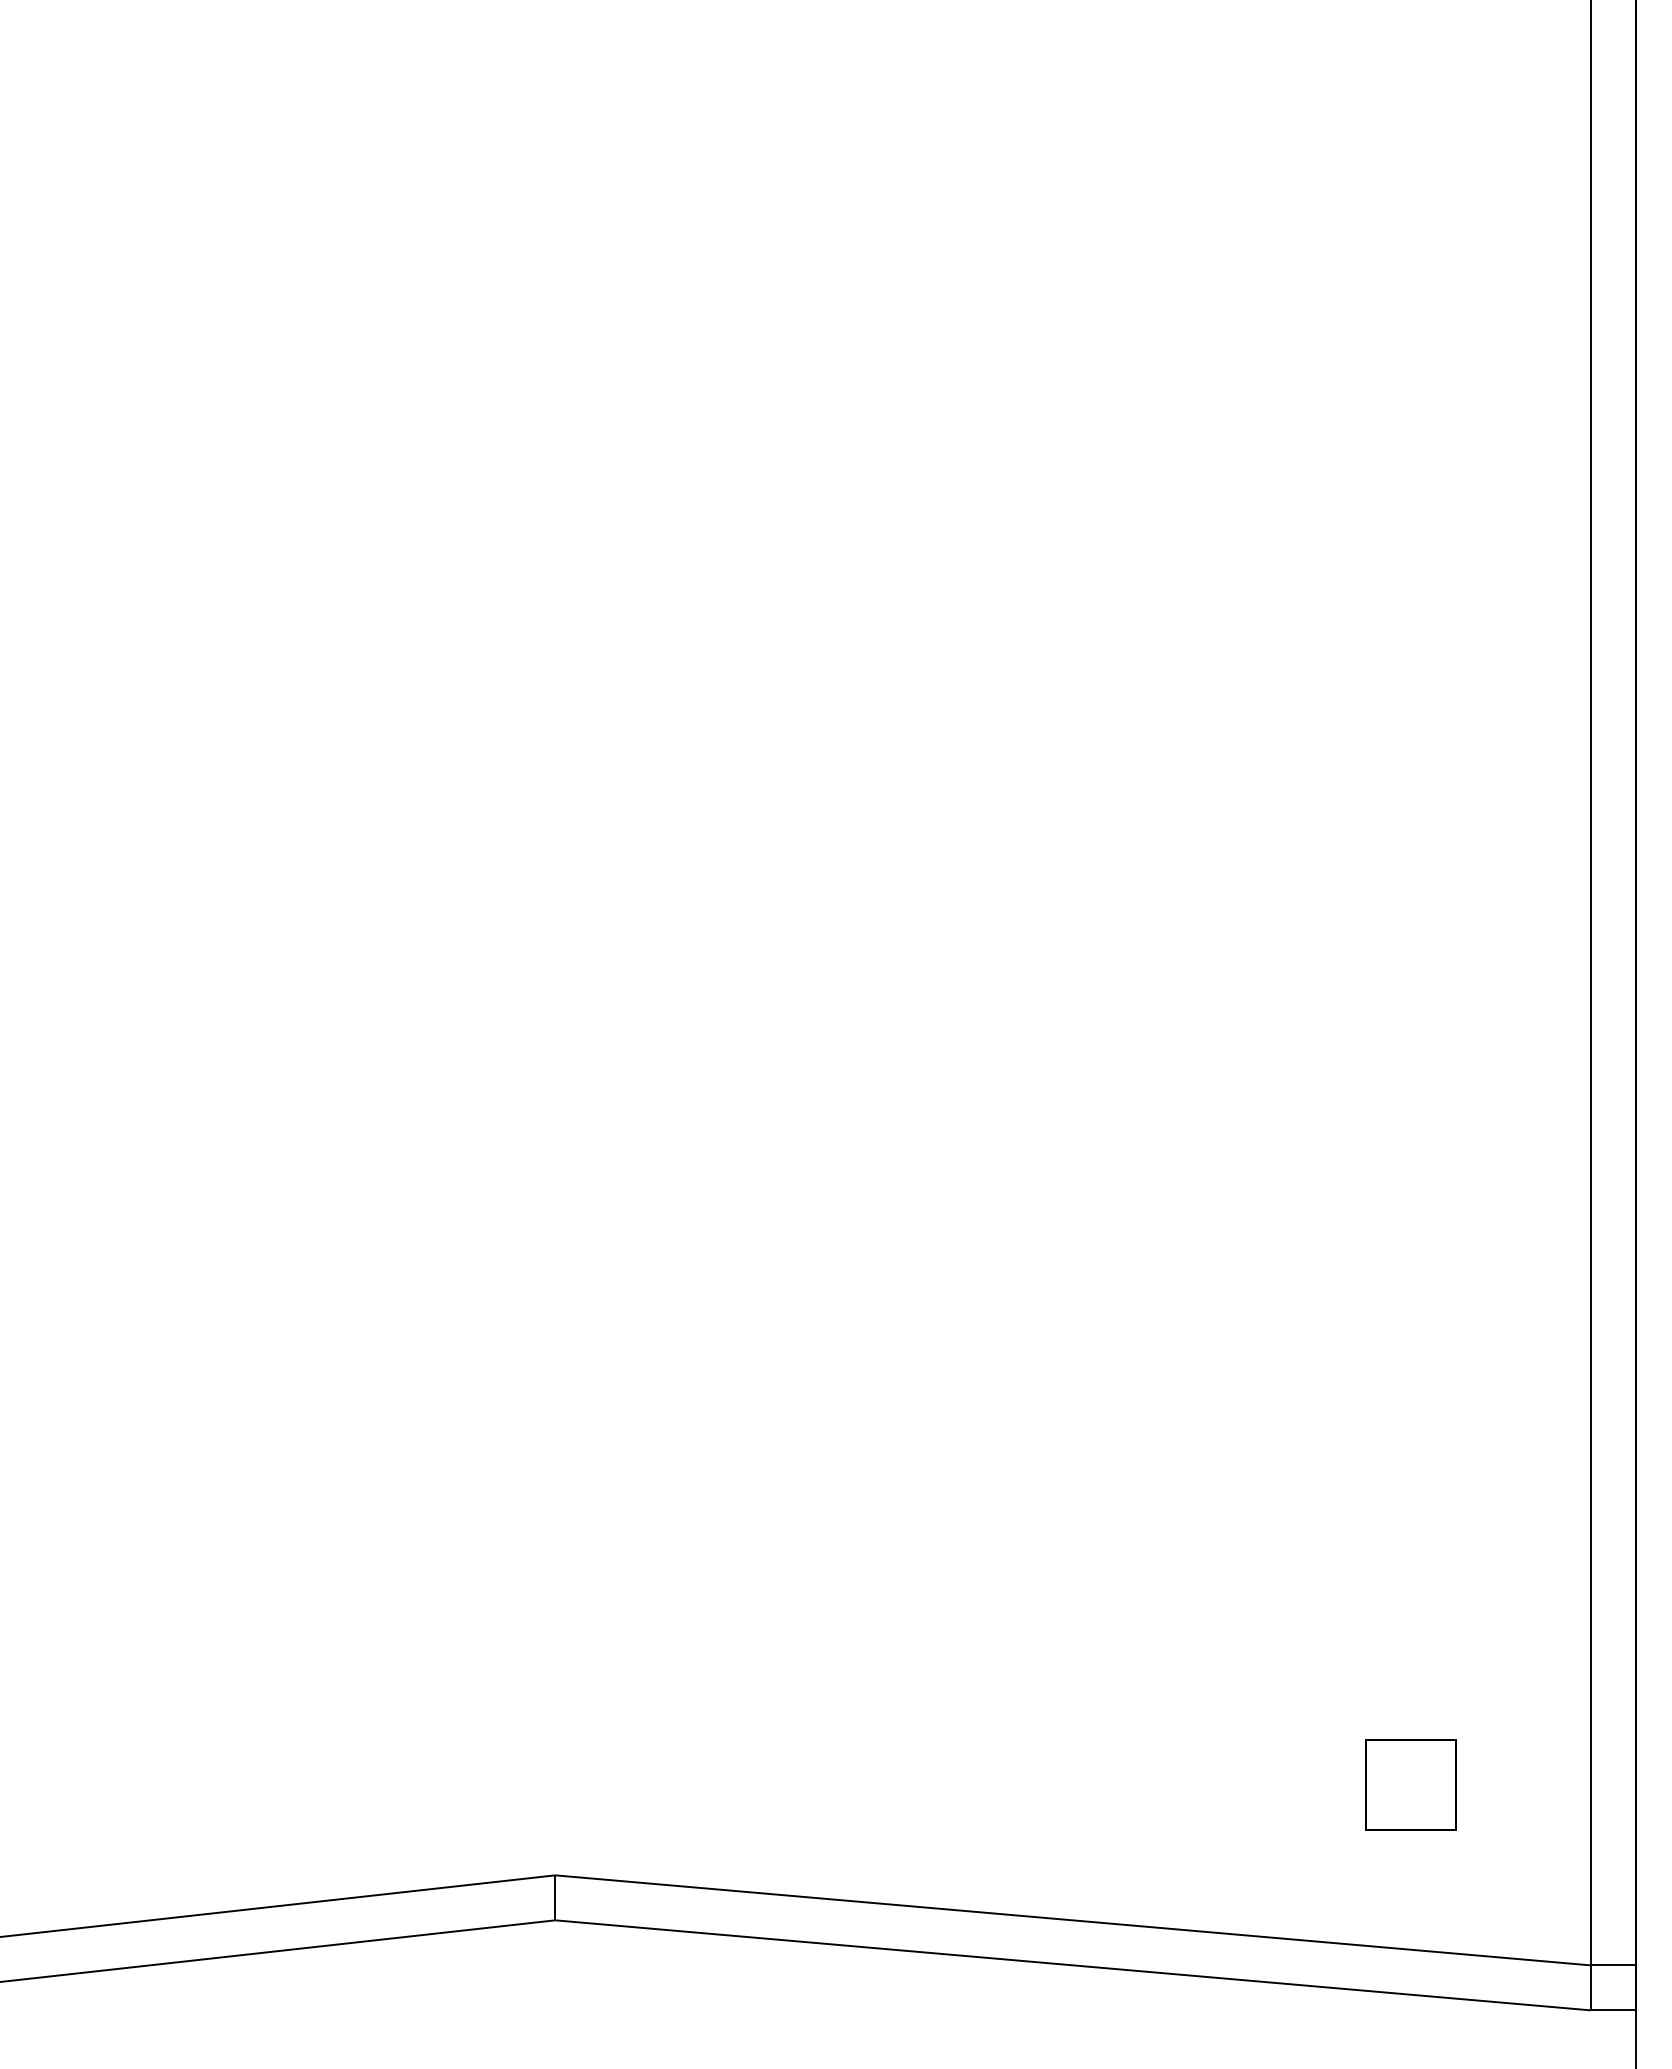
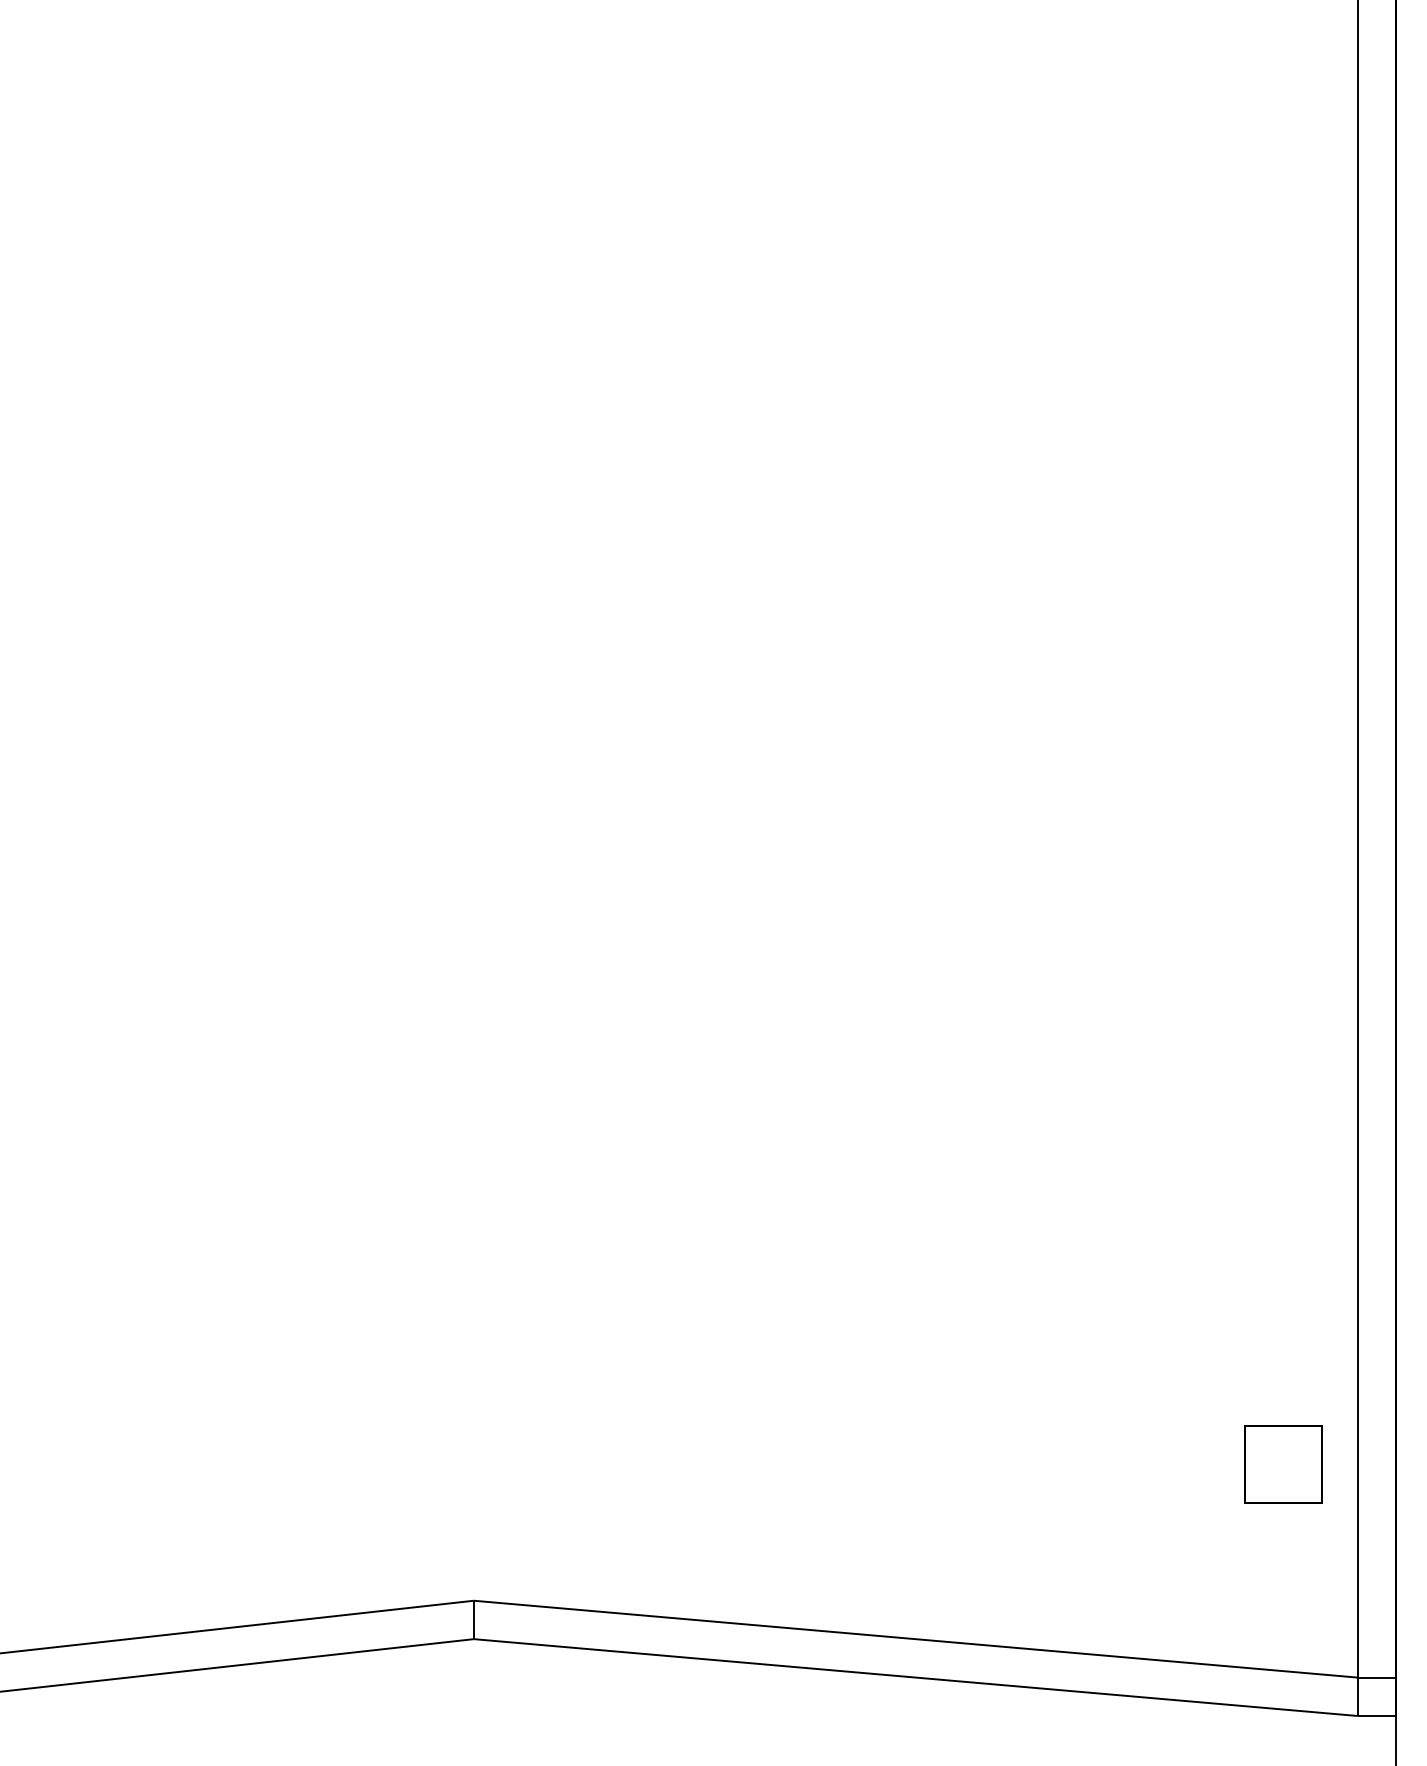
part: (1411, 1784) -> (1283, 1464), moved

